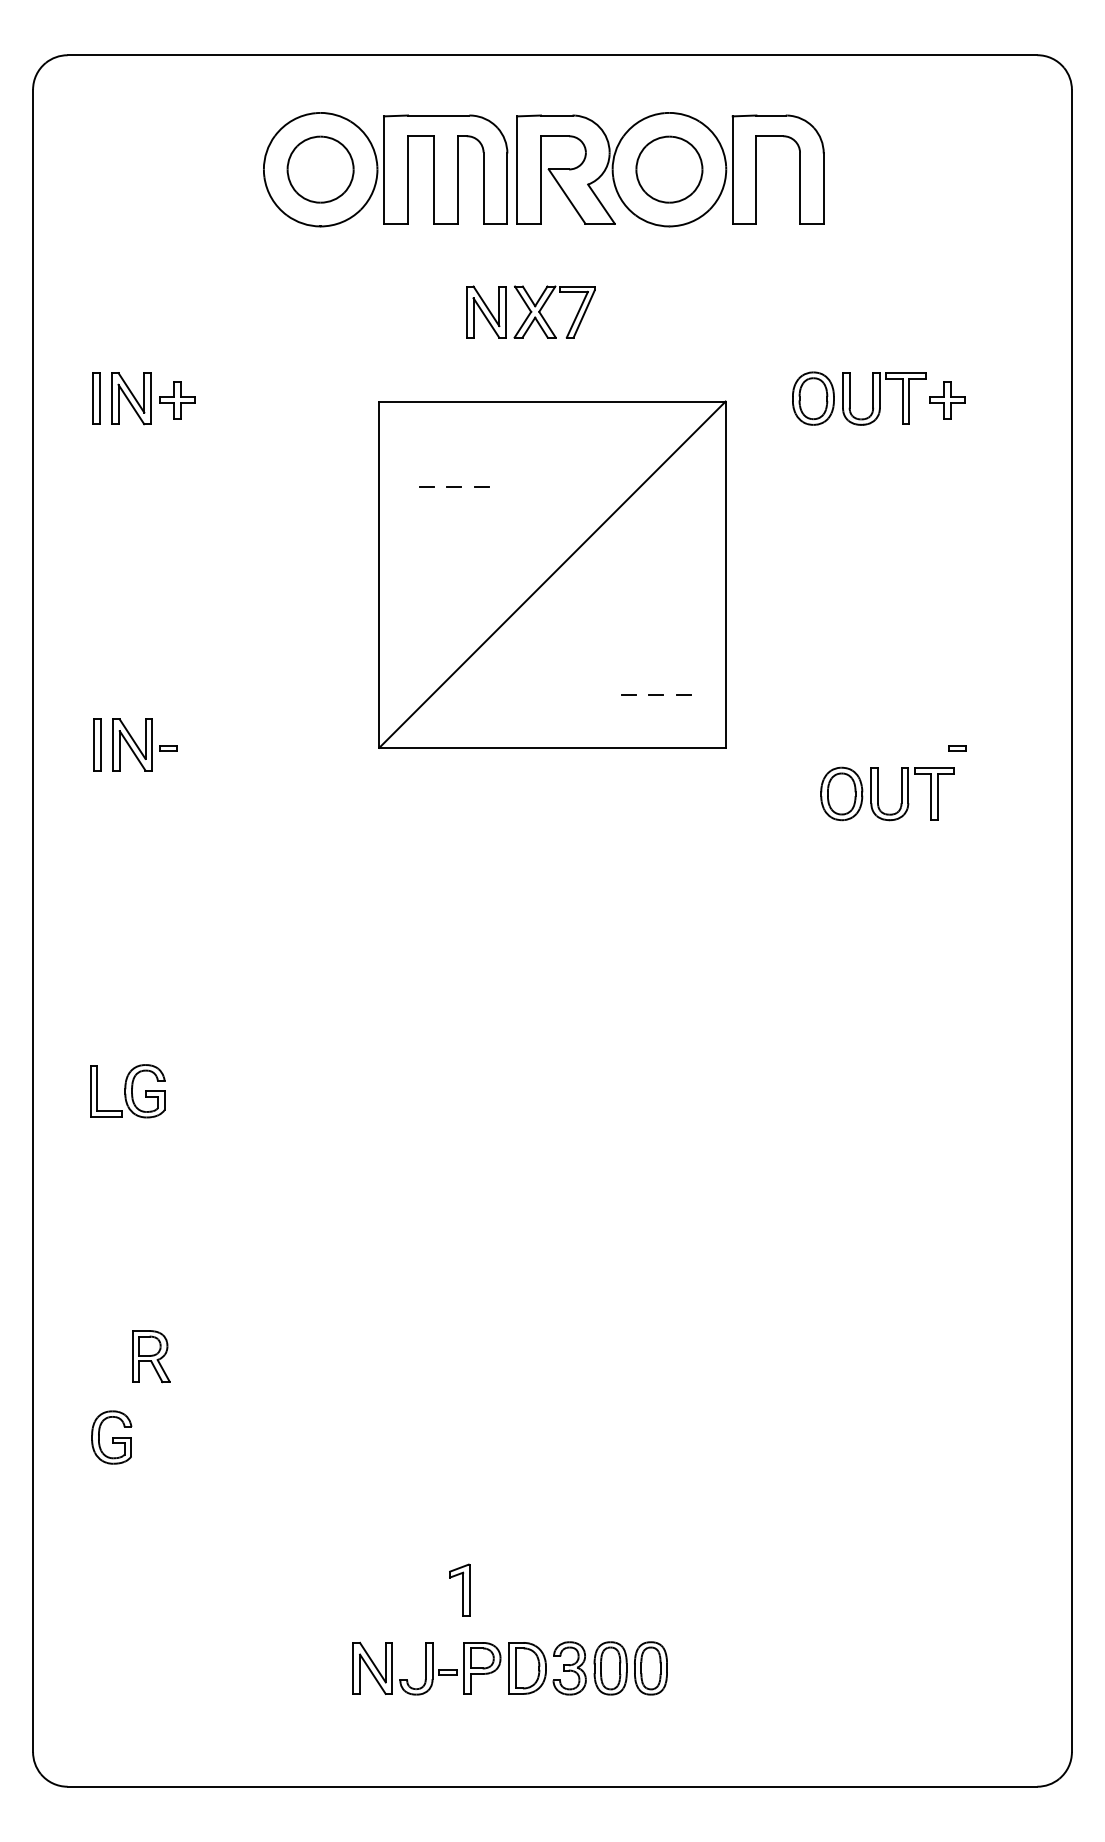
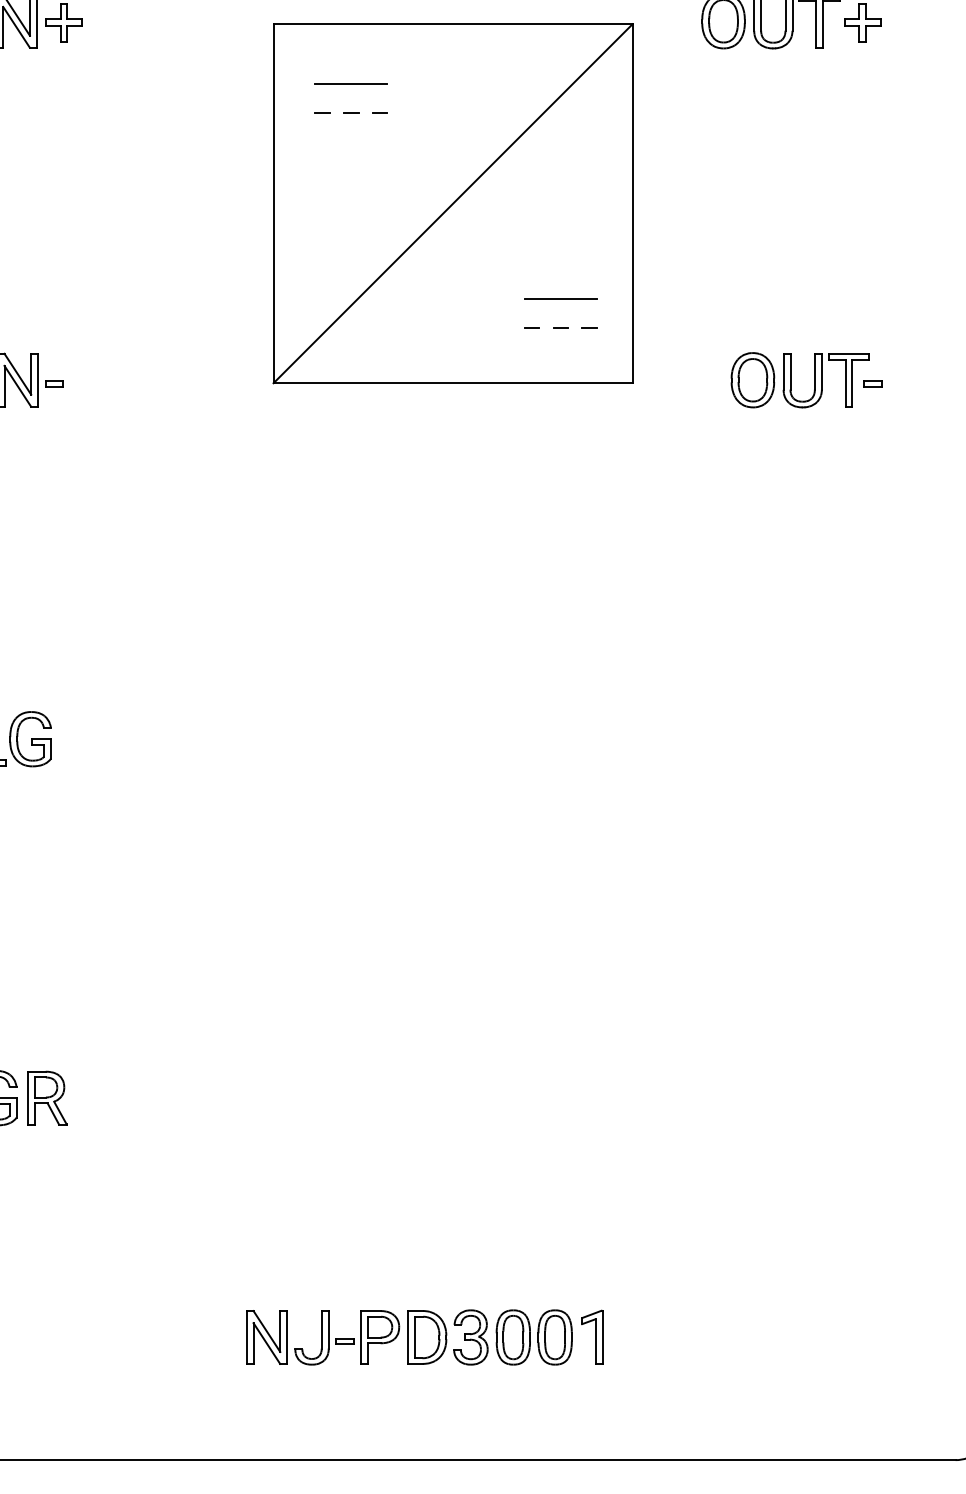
line: (454, 459) -> (351, 84), added
line: (656, 667) -> (560, 299), added
part: (878, 793) -> (791, 379), moved
part: (151, 1356) -> (47, 1098), moved
part: (459, 1589) -> (591, 1336), moved

